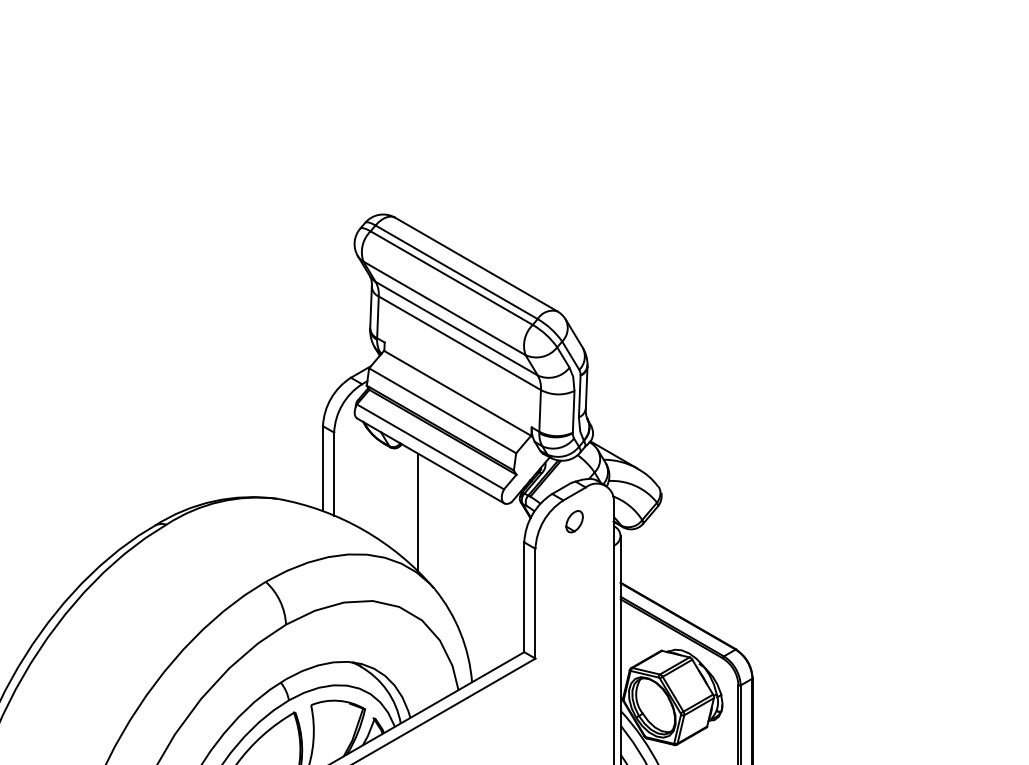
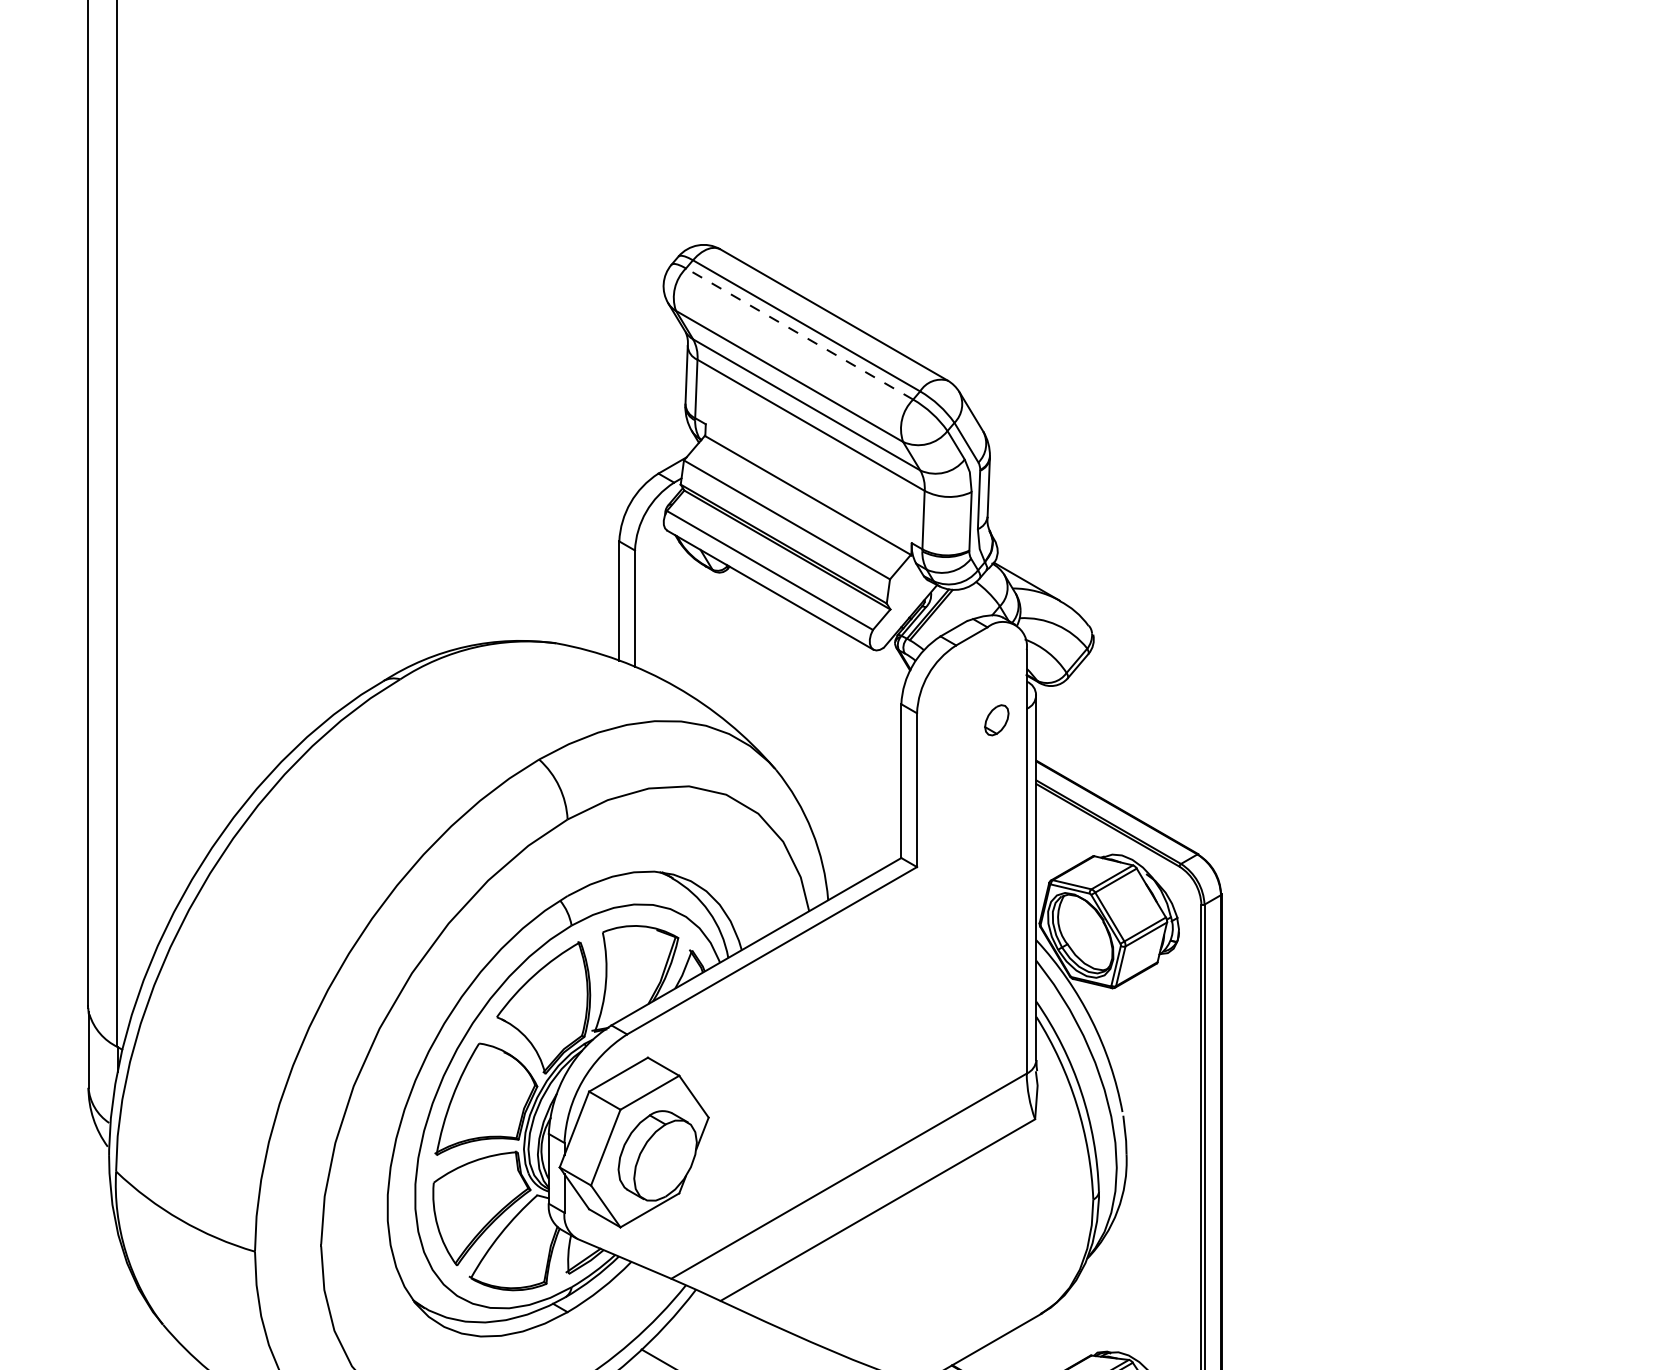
line: (451, 277) -> (799, 333), solid -> dashed
line: (418, 512) -> (752, 662), removed
part: (574, 521) -> (996, 720), moved

